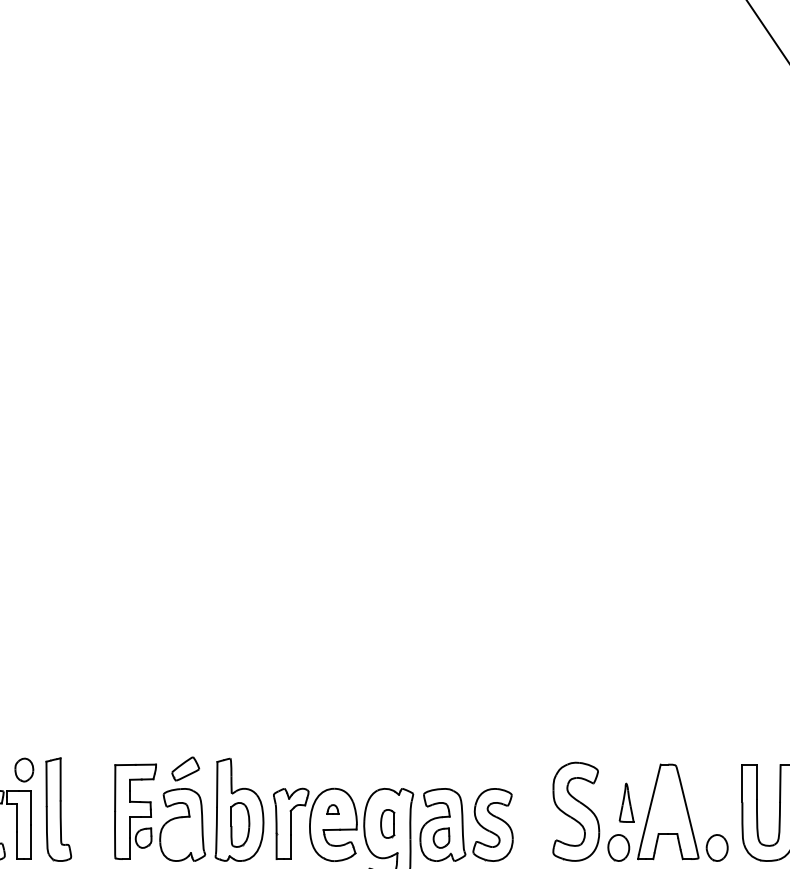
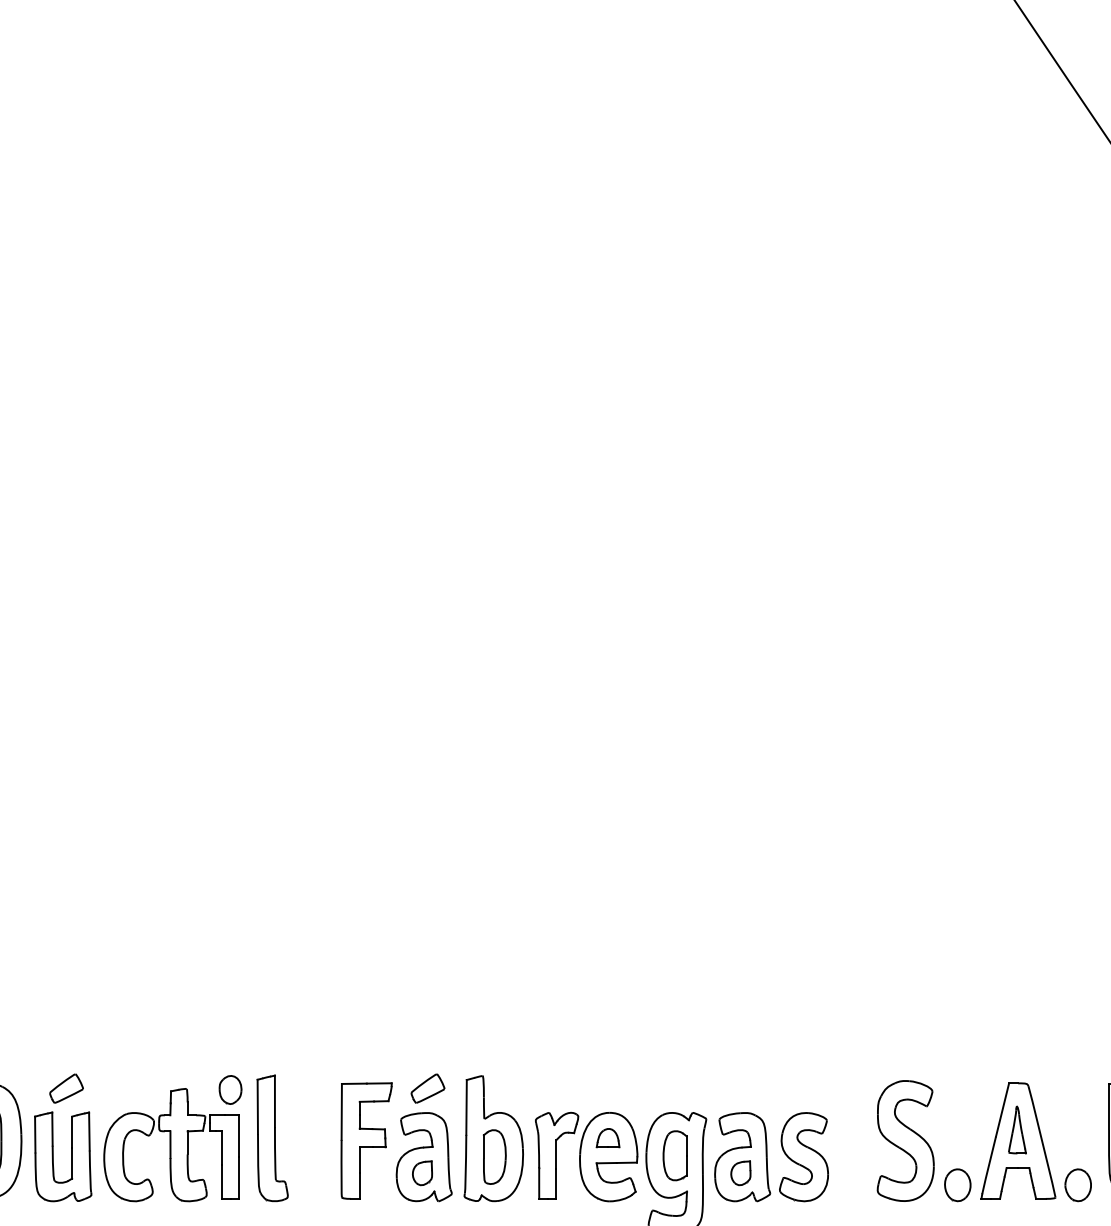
part: (626, 802) -> (1017, 1129), moved
part: (332, 809) -> (607, 1138), size x1.67
part: (387, 823) -> (674, 1155), size x1.43
part: (143, 838) -> (422, 1173), moved

